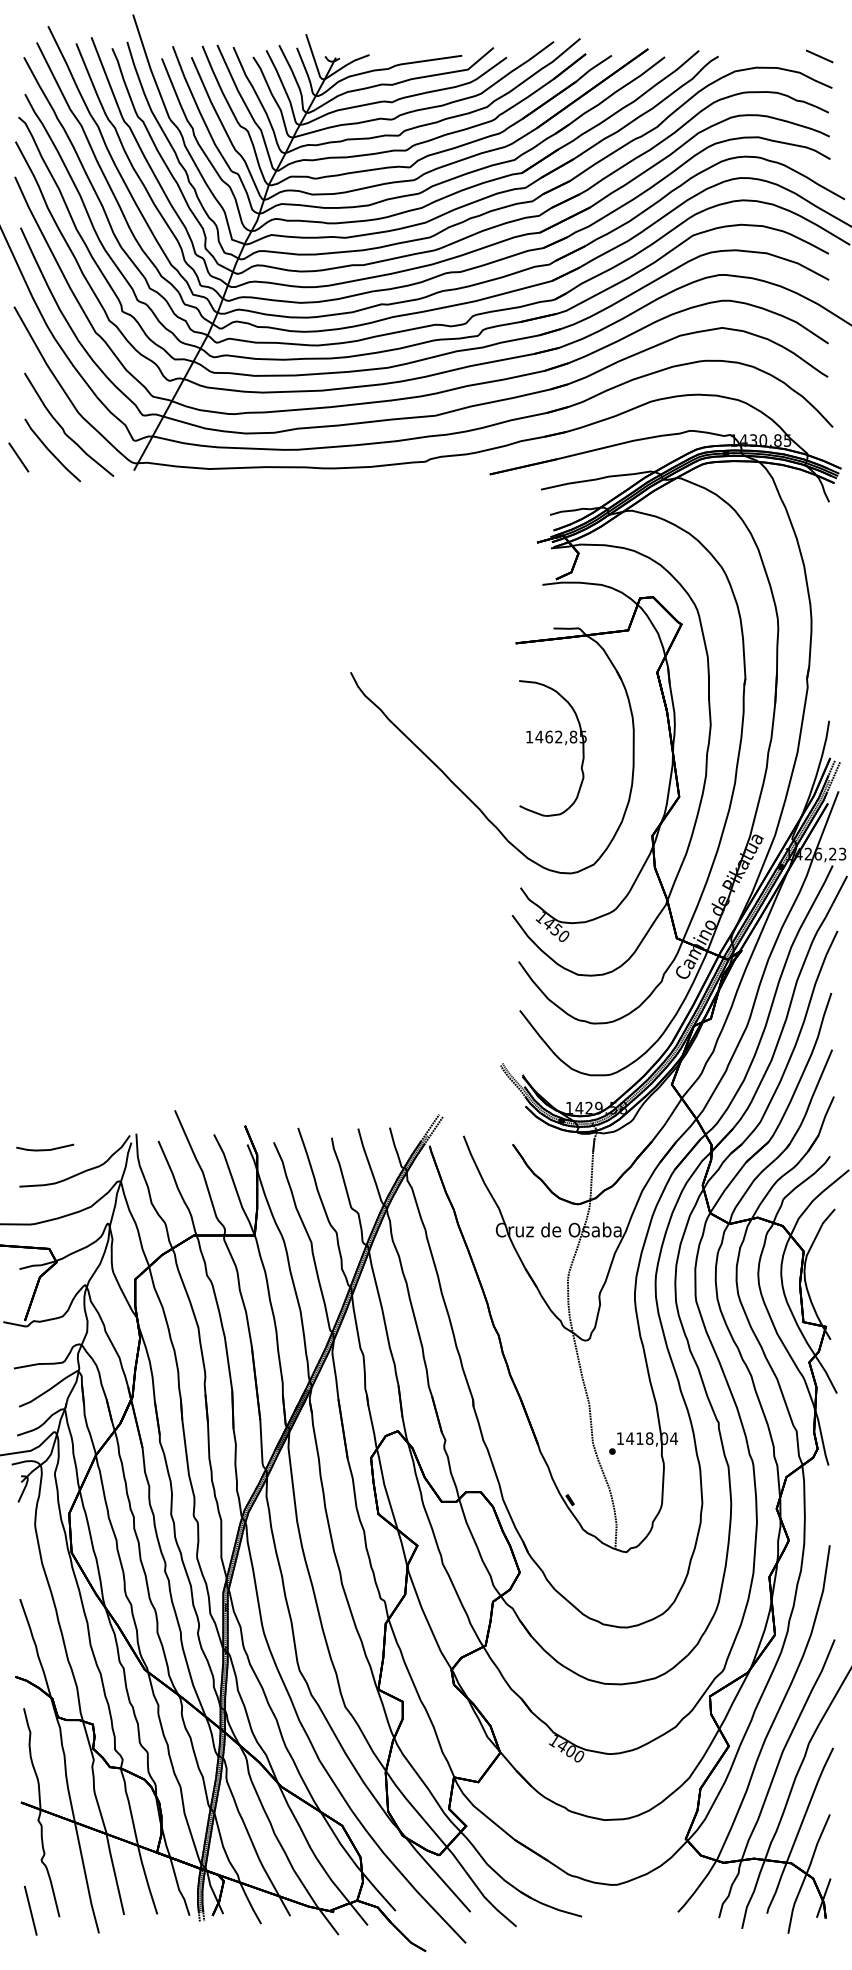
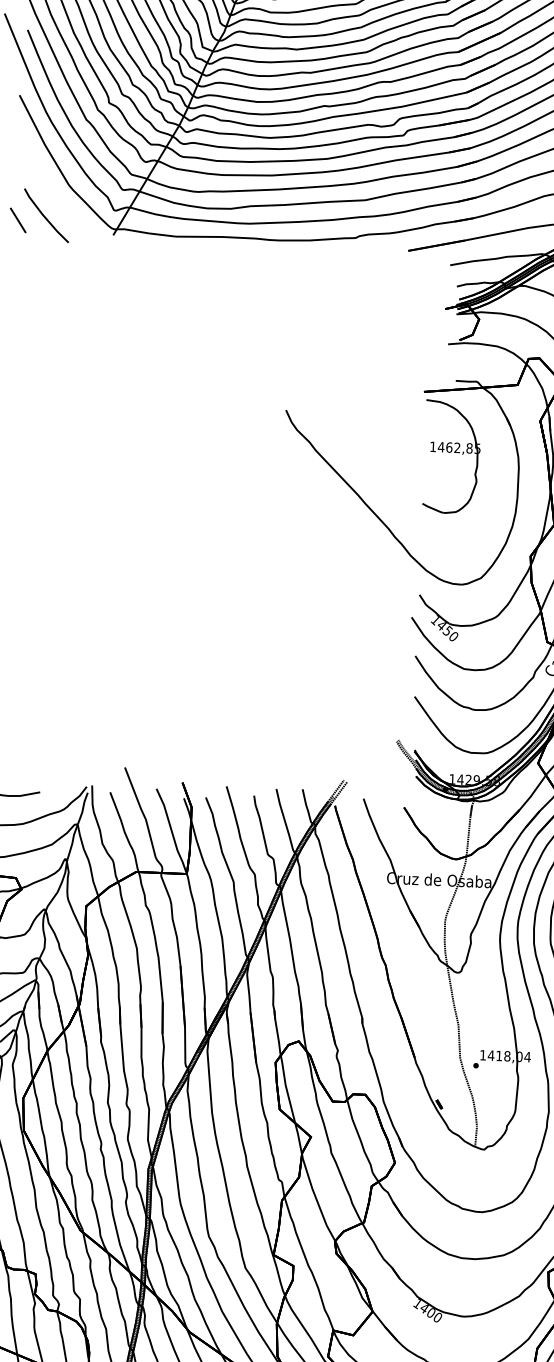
curve: (64, 429) -> (57, 198), removed
part: (552, 748) -> (451, 457), moved

